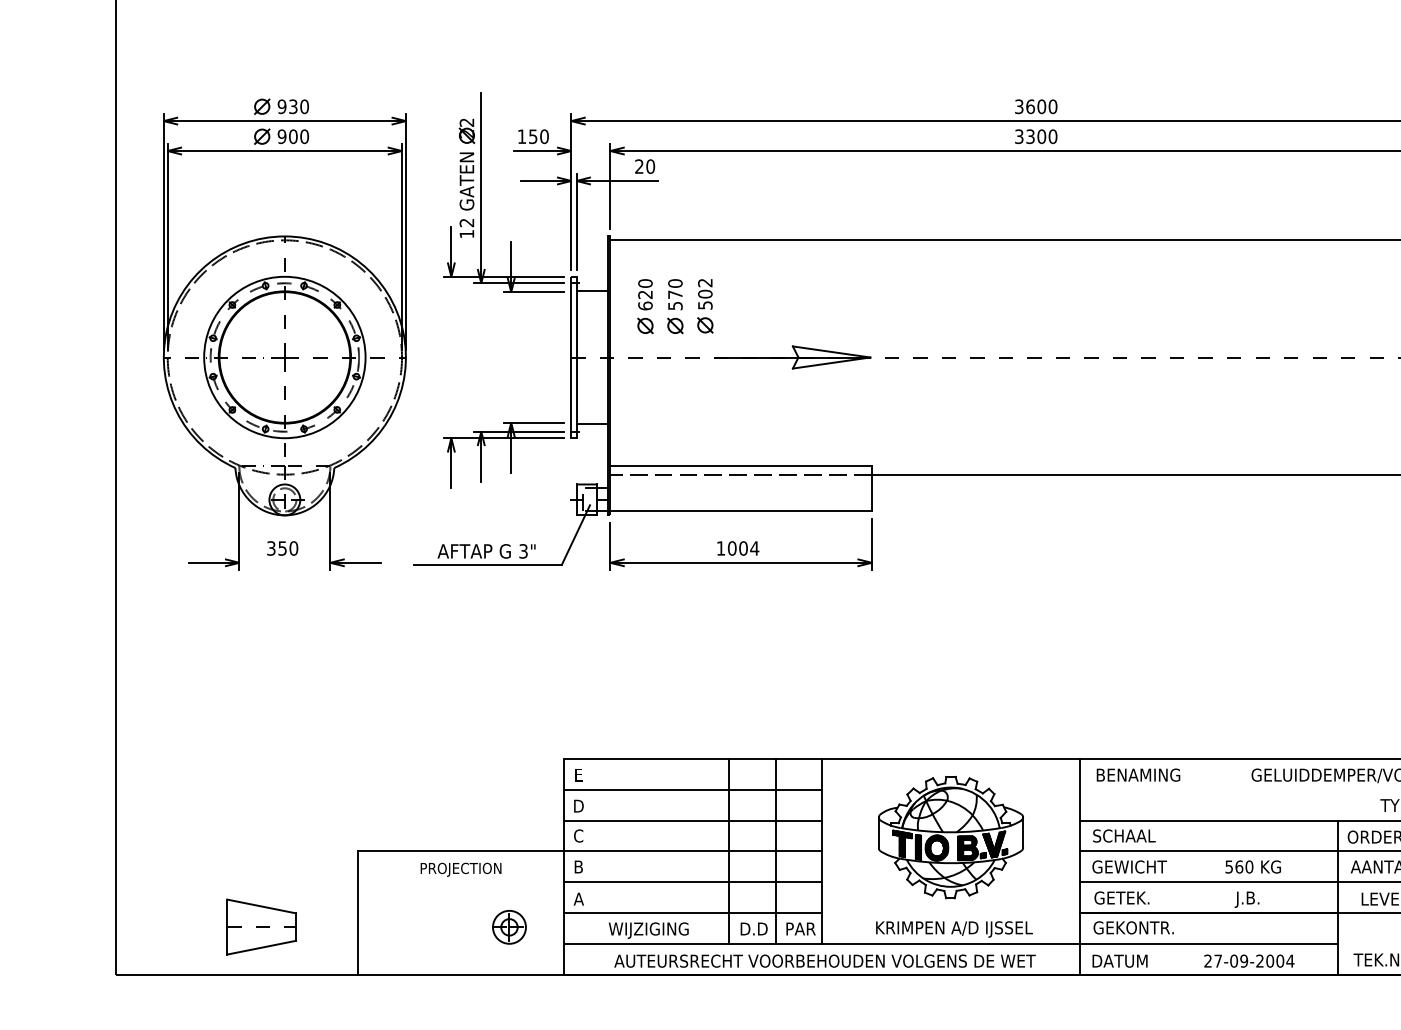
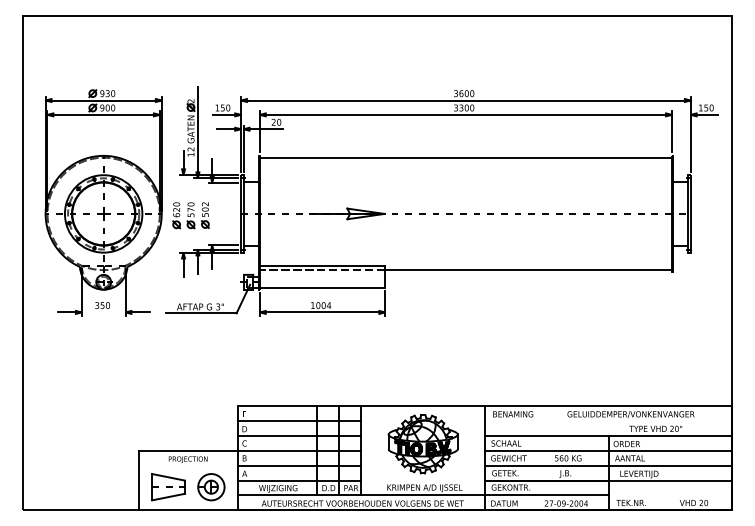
part: (674, 306) -> (190, 215), moved
part: (261, 927) -> (168, 487), moved
part: (509, 927) -> (211, 487), size x1.67

